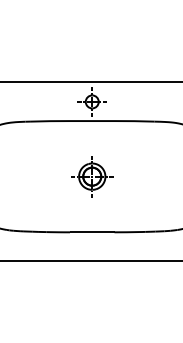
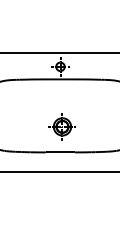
part: (90, 176) -> (61, 126), moved

